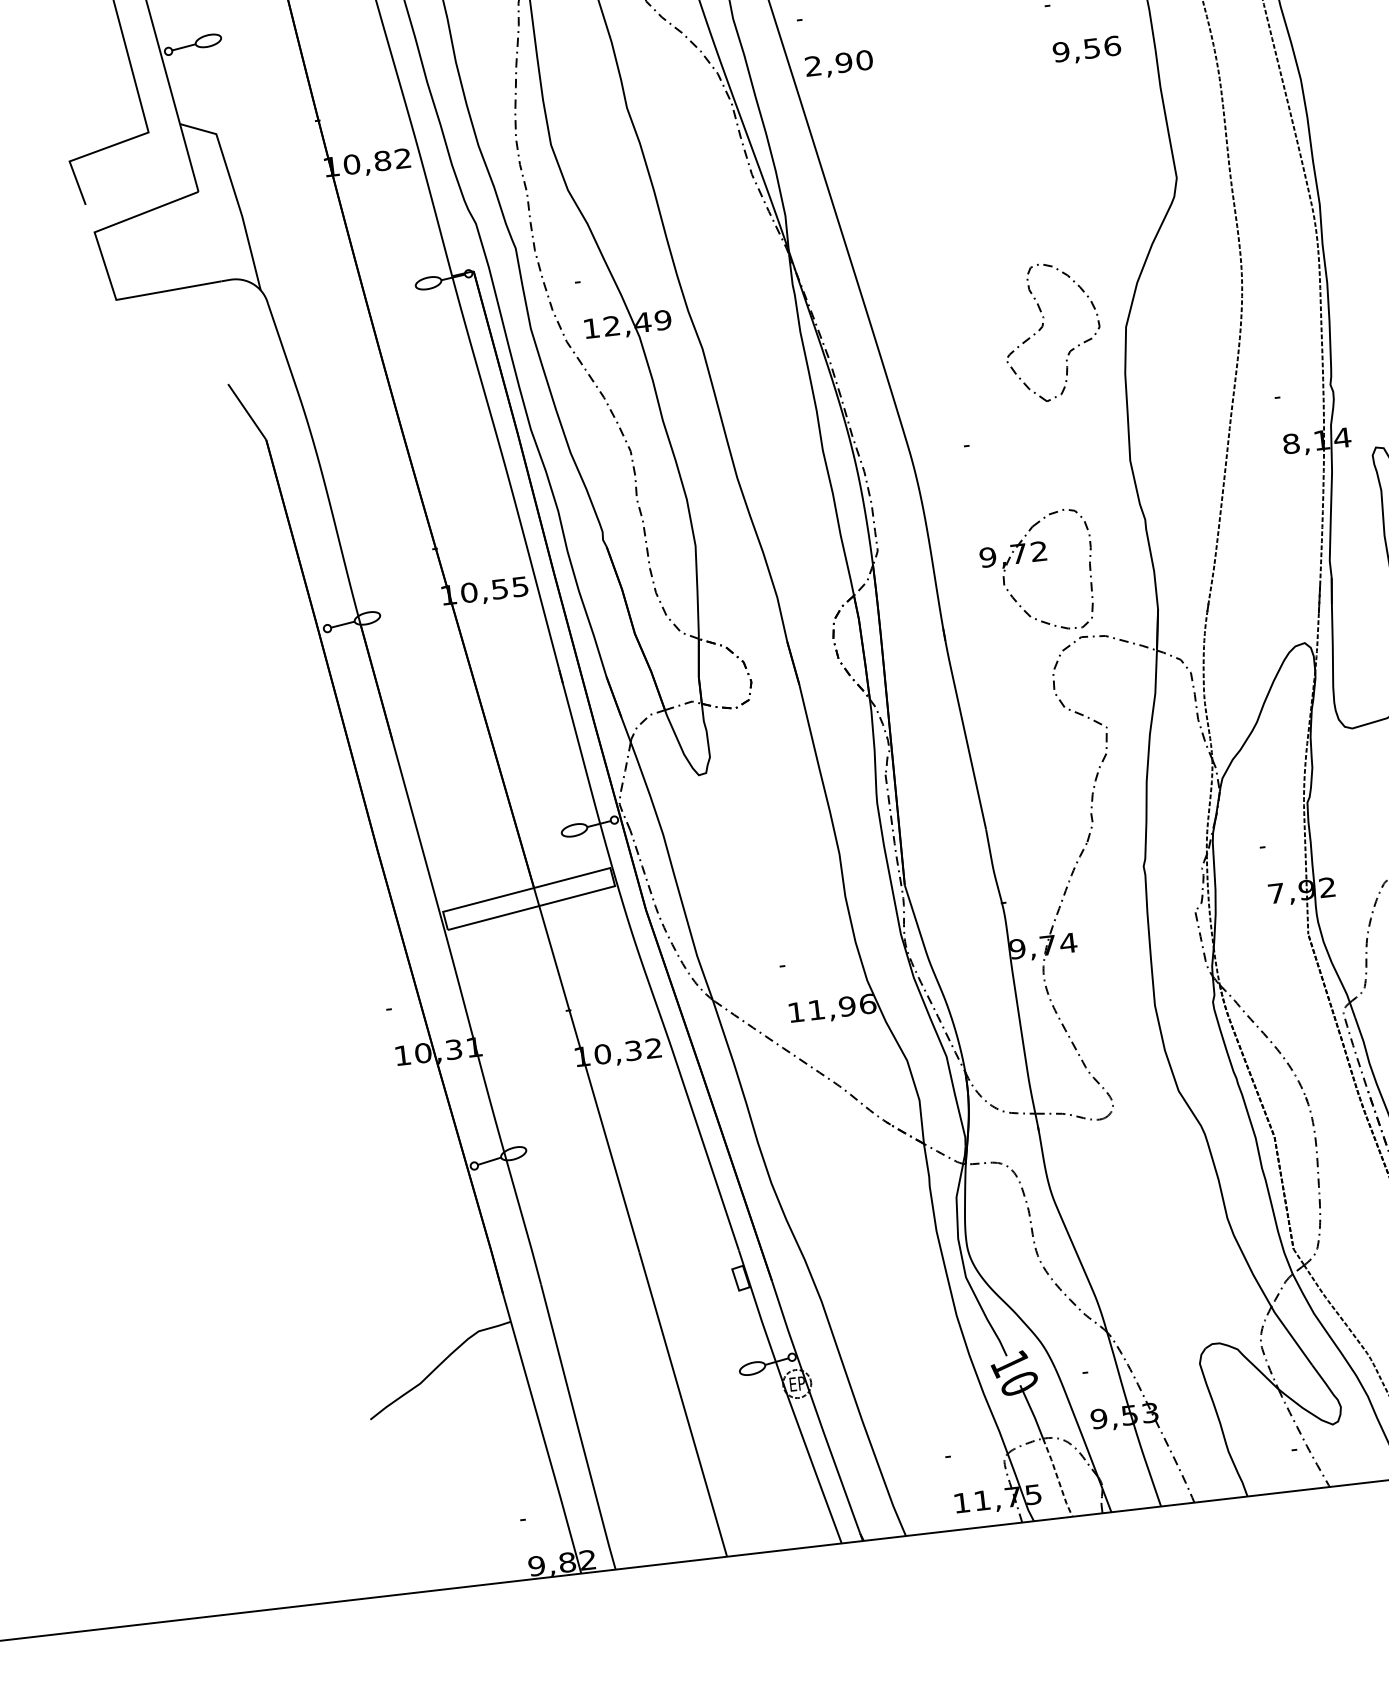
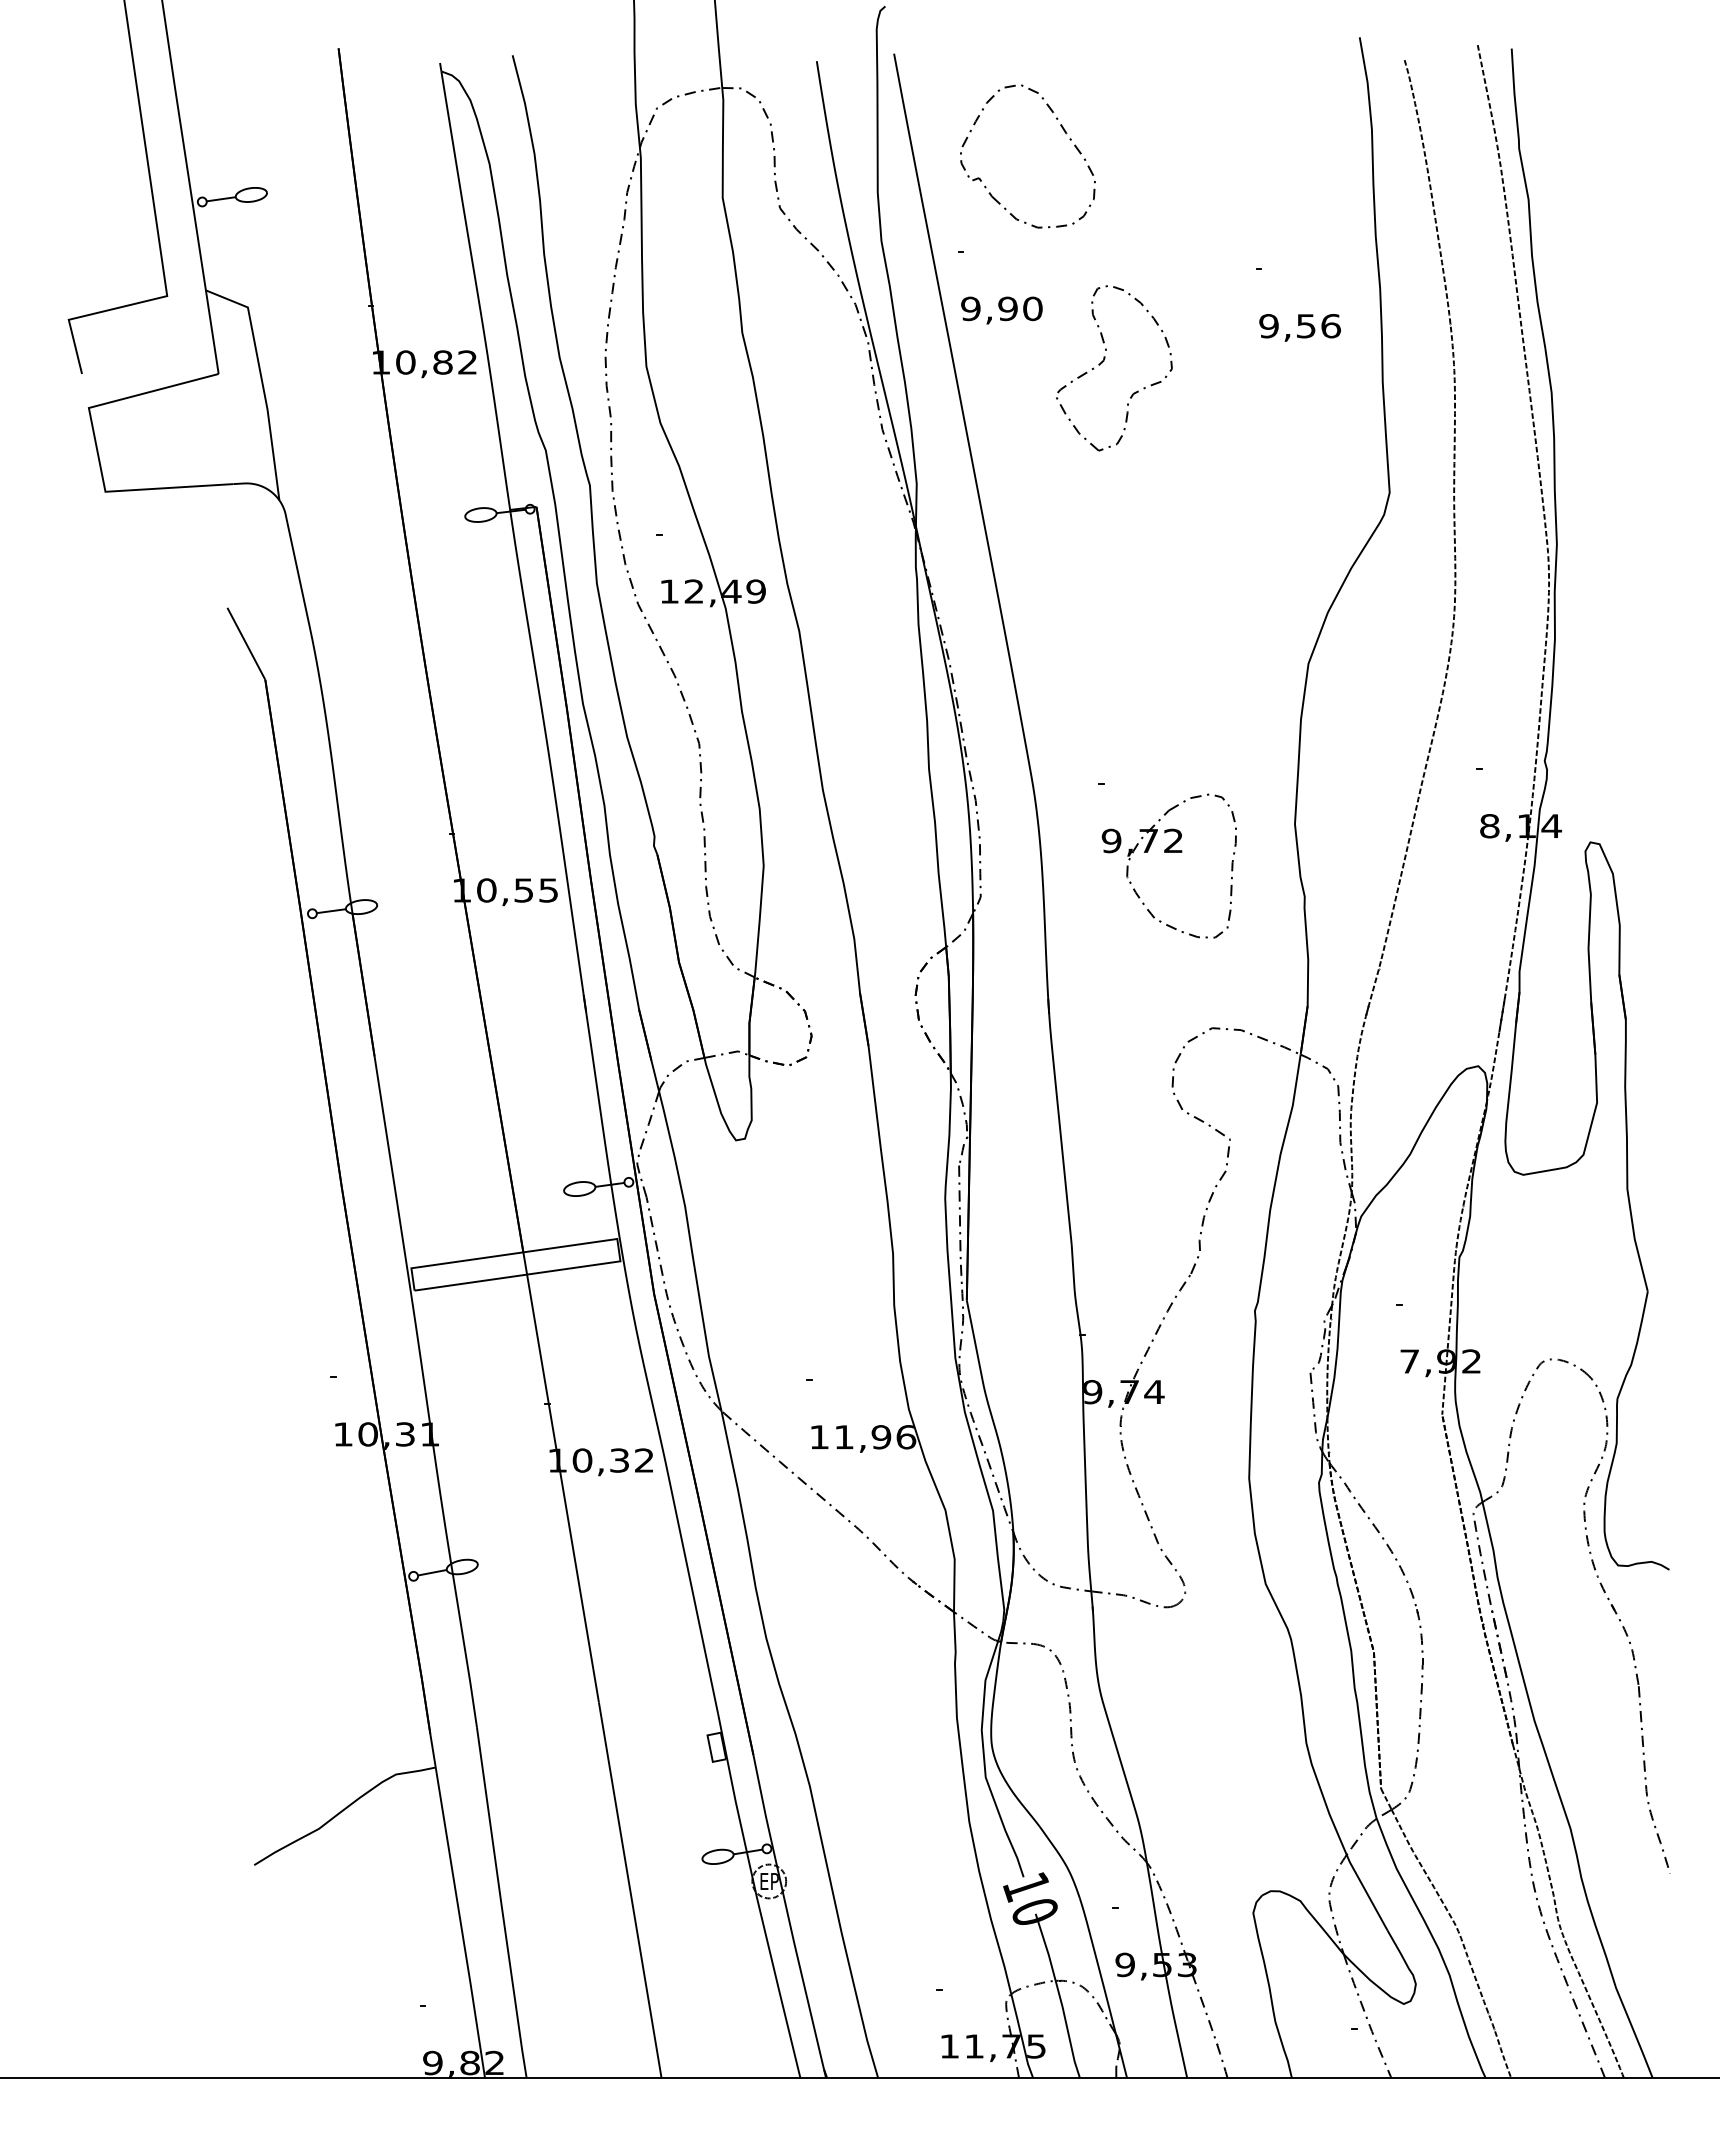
text: (813, 65) -> (970, 308), 2,90 -> 9,90
part: (1043, 327) -> (1104, 361), moved
part: (1036, 561) -> (1168, 852), moved
line: (1057, 1477) -> (1067, 2029), dashed -> solid

